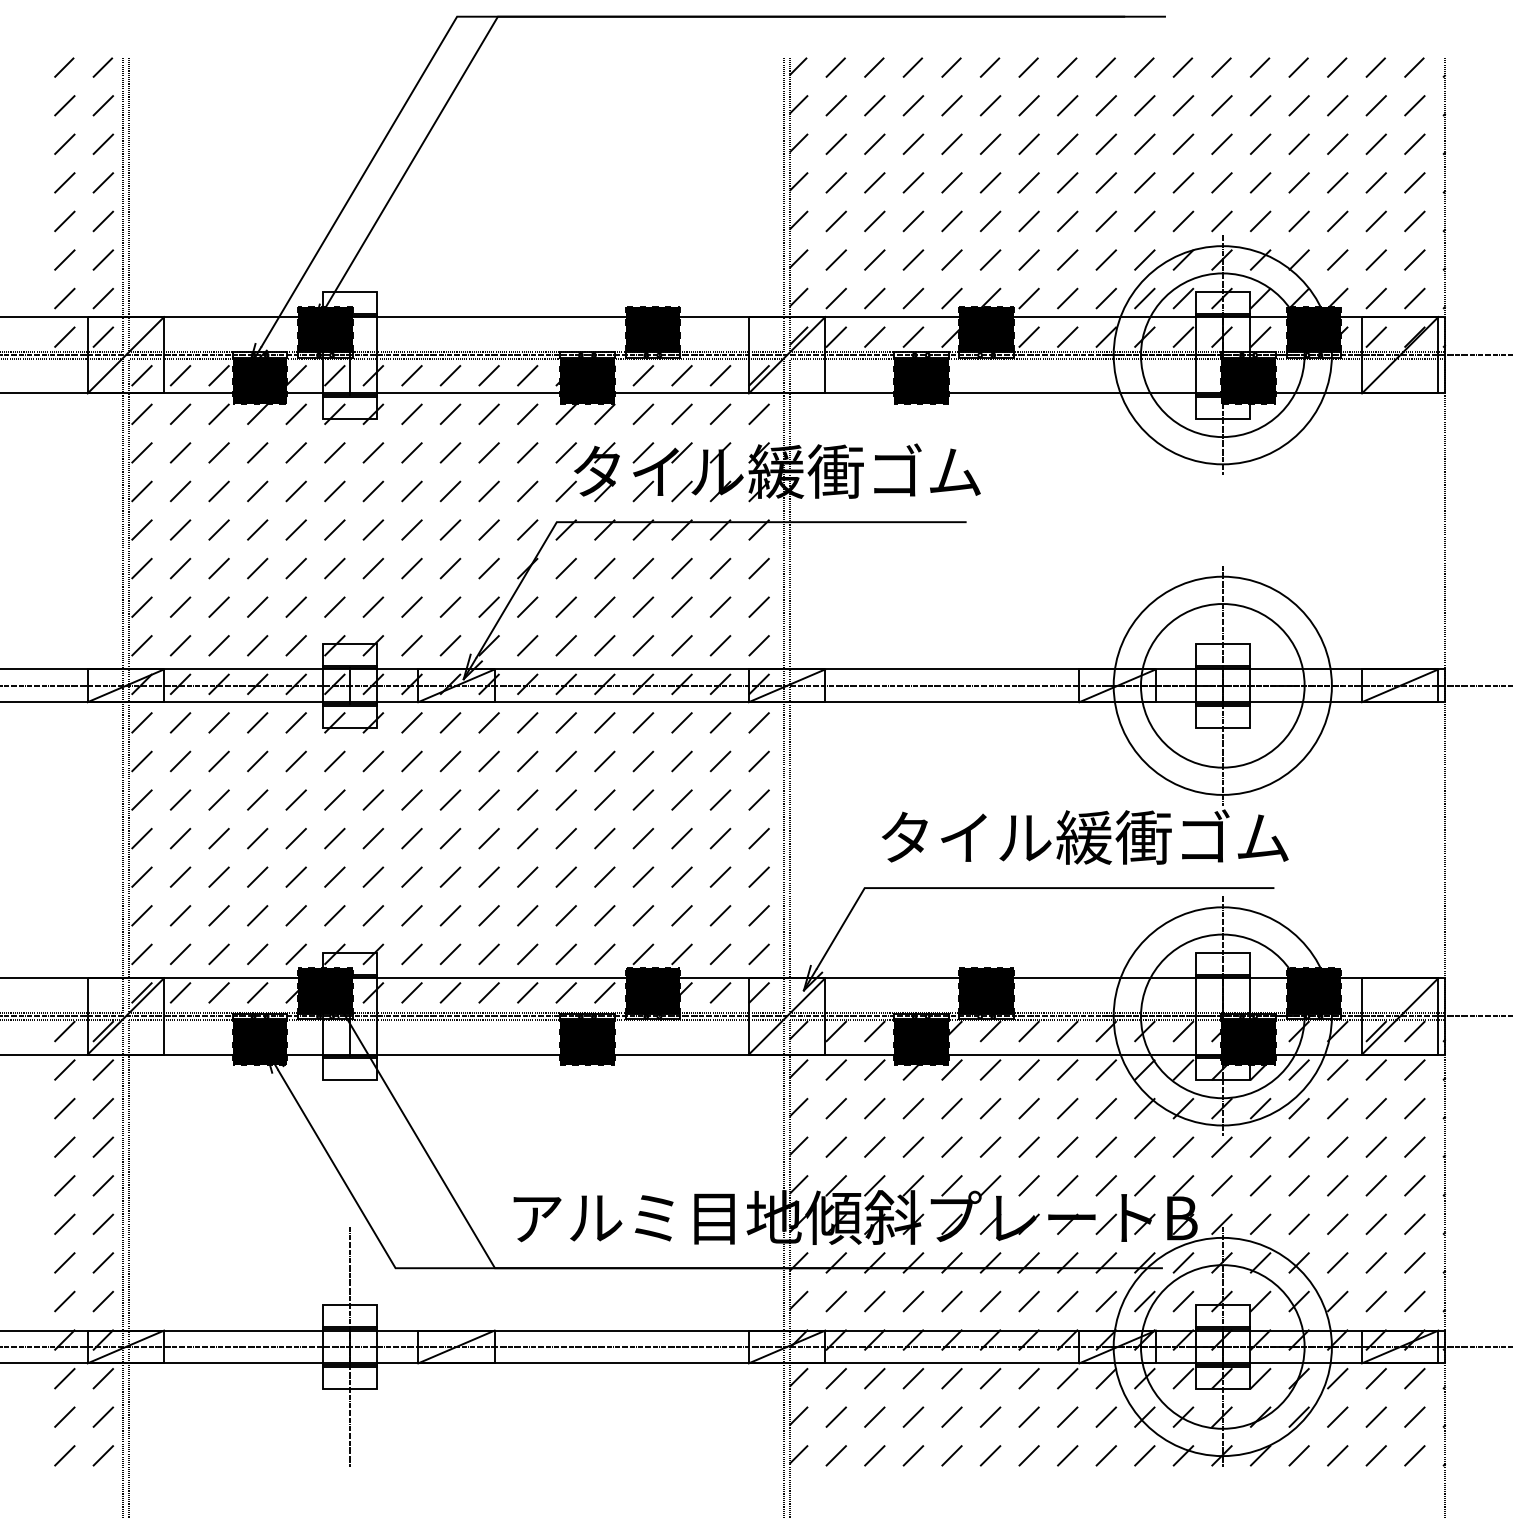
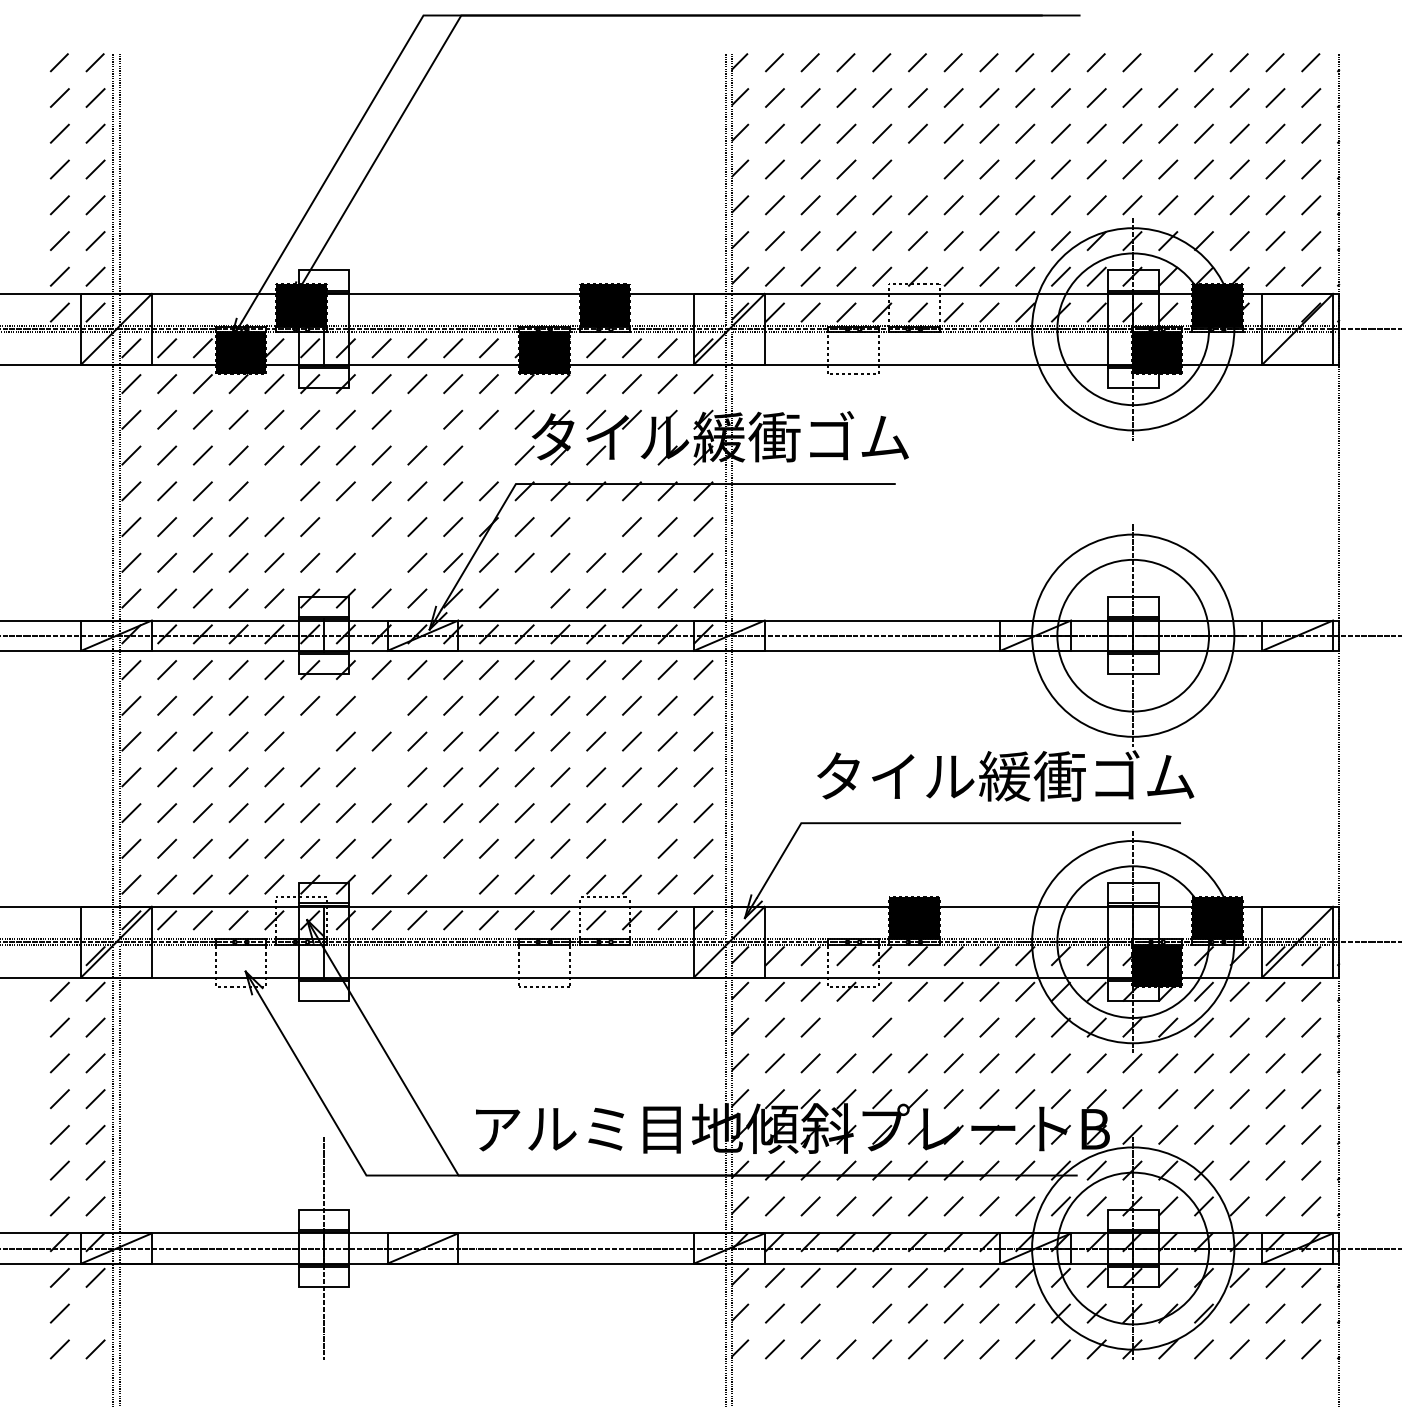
line: (1259, 67) -> (1167, 62), removed
line: (990, 182) -> (917, 169), removed
fill: (986, 329) -> (914, 305), removed
line: (1375, 336) -> (1274, 311), removed
fill: (920, 380) -> (853, 352), removed
line: (450, 452) -> (417, 419), removed
line: (527, 491) -> (488, 455), removed
line: (681, 491) -> (631, 455), removed
line: (295, 529) -> (273, 490), removed
line: (373, 568) -> (345, 526), removed
line: (643, 568) -> (596, 526), removed
line: (411, 606) -> (381, 562), removed
line: (565, 645) -> (523, 598), removed
line: (411, 761) -> (381, 705), removed
line: (334, 799) -> (309, 741), removed
line: (411, 838) -> (381, 777), removed
line: (450, 915) -> (417, 848), removed
line: (681, 915) -> (631, 848), removed
line: (488, 954) -> (452, 884), removed
fill: (325, 990) -> (301, 918), removed
fill: (652, 990) -> (604, 918), removed
line: (64, 1031) -> (59, 956), removed
fill: (259, 1041) -> (240, 965), removed
fill: (587, 1041) -> (544, 965), removed
fill: (920, 1041) -> (853, 965), removed
line: (913, 1108) -> (846, 1027), removed
line: (990, 1108) -> (917, 1027), removed
line: (103, 1416) -> (95, 1312), removed
line: (913, 1416) -> (846, 1312), removed

